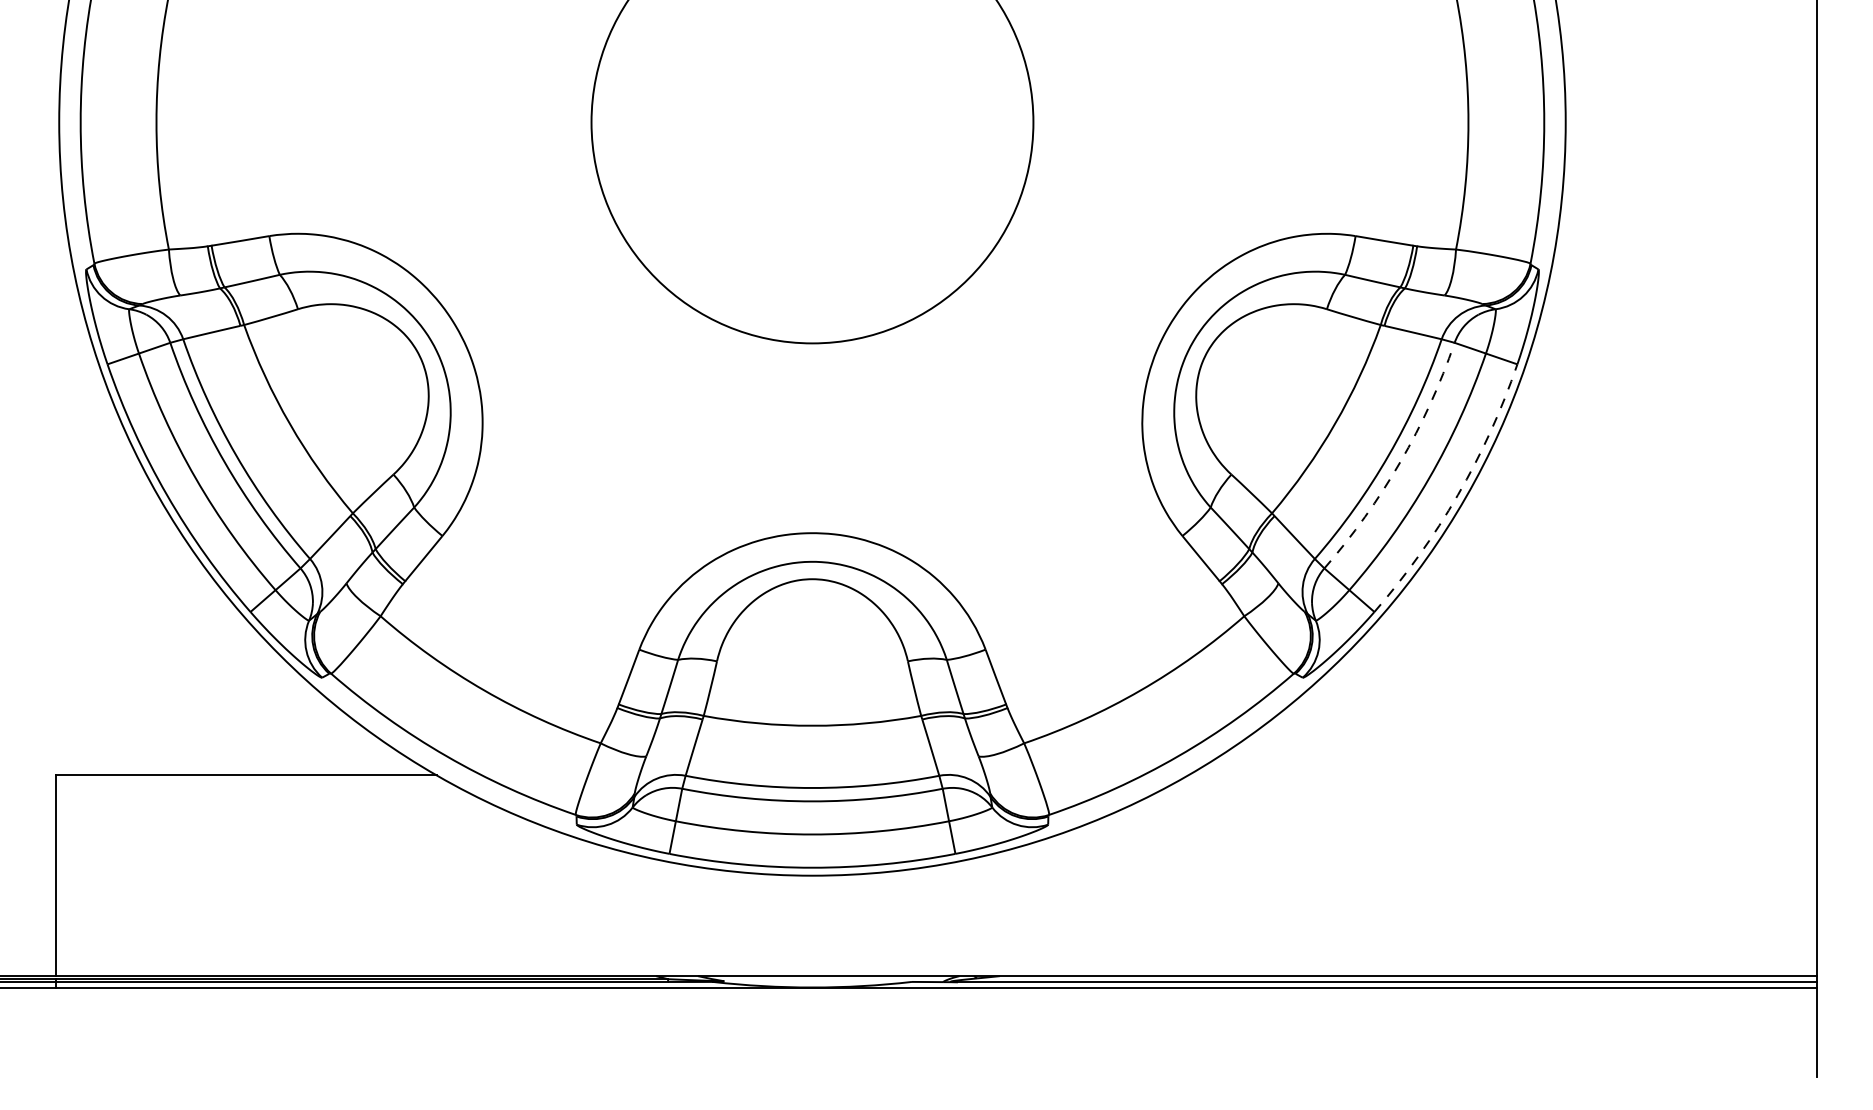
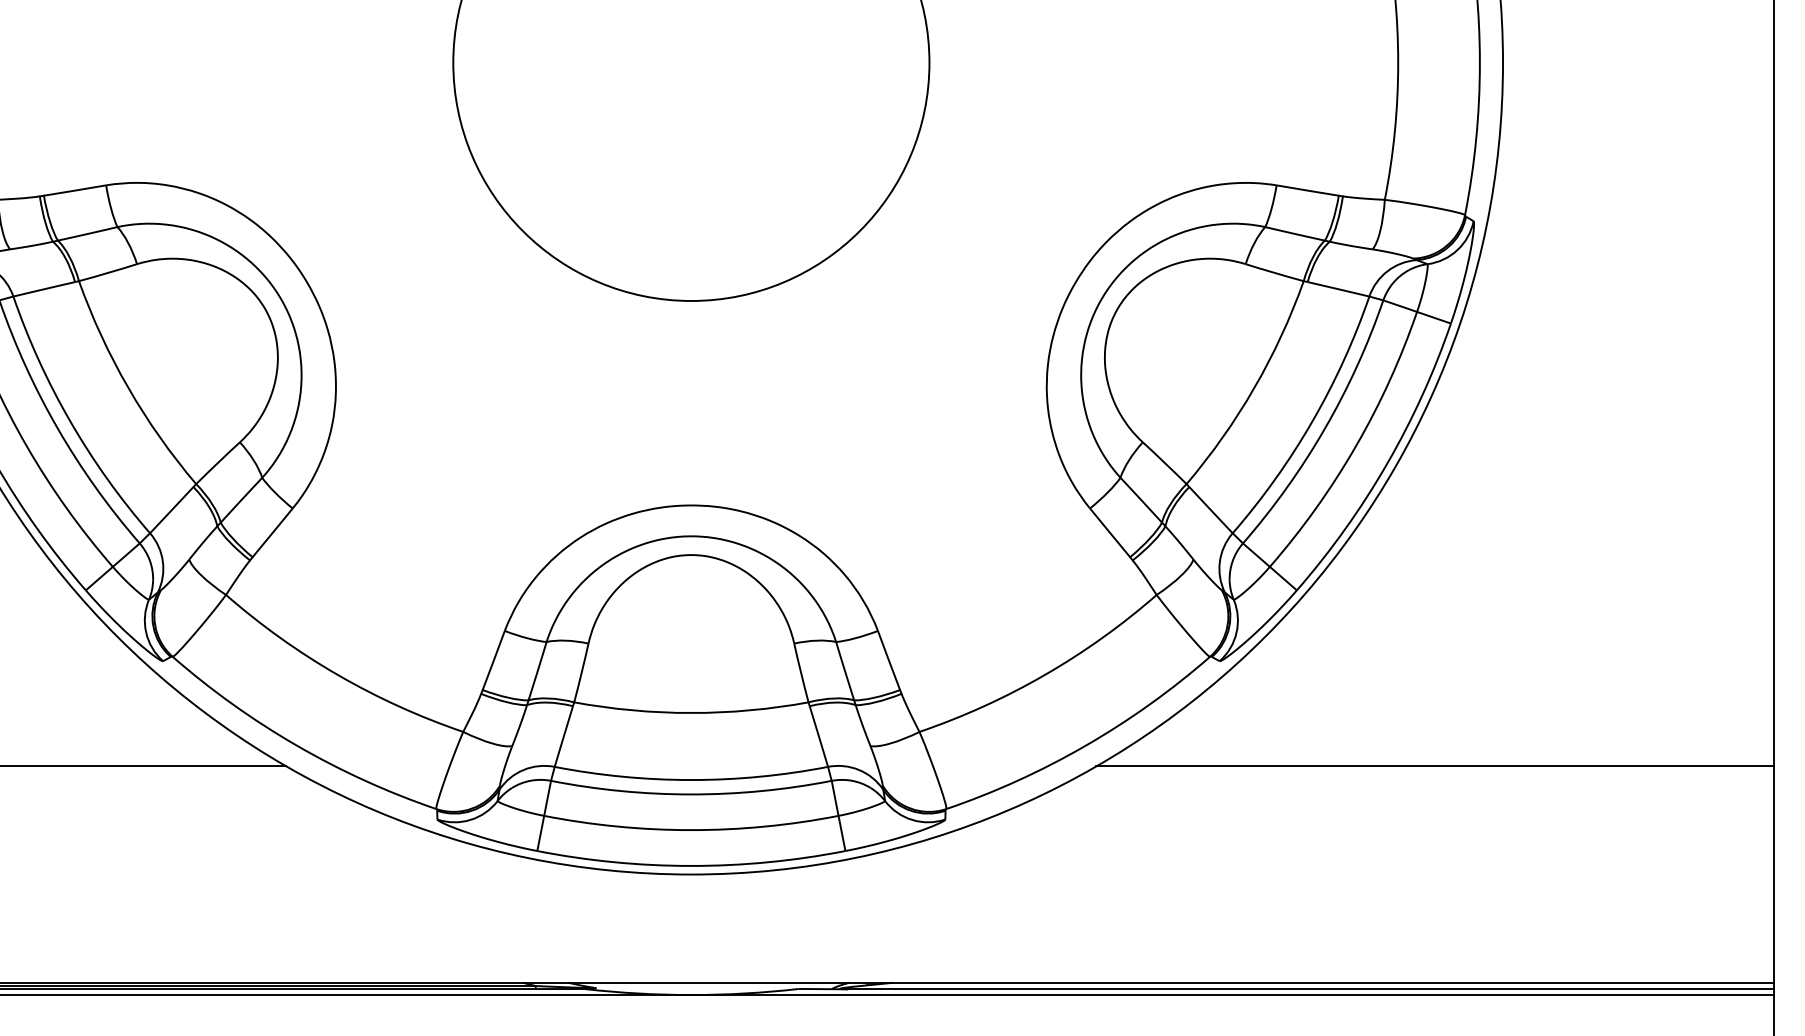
arc: (1400, 461) -> (1324, 428), dashed -> solid
arc: (1457, 495) -> (1386, 464), dashed -> solid
line: (1502, 775) -> (1434, 766), added

